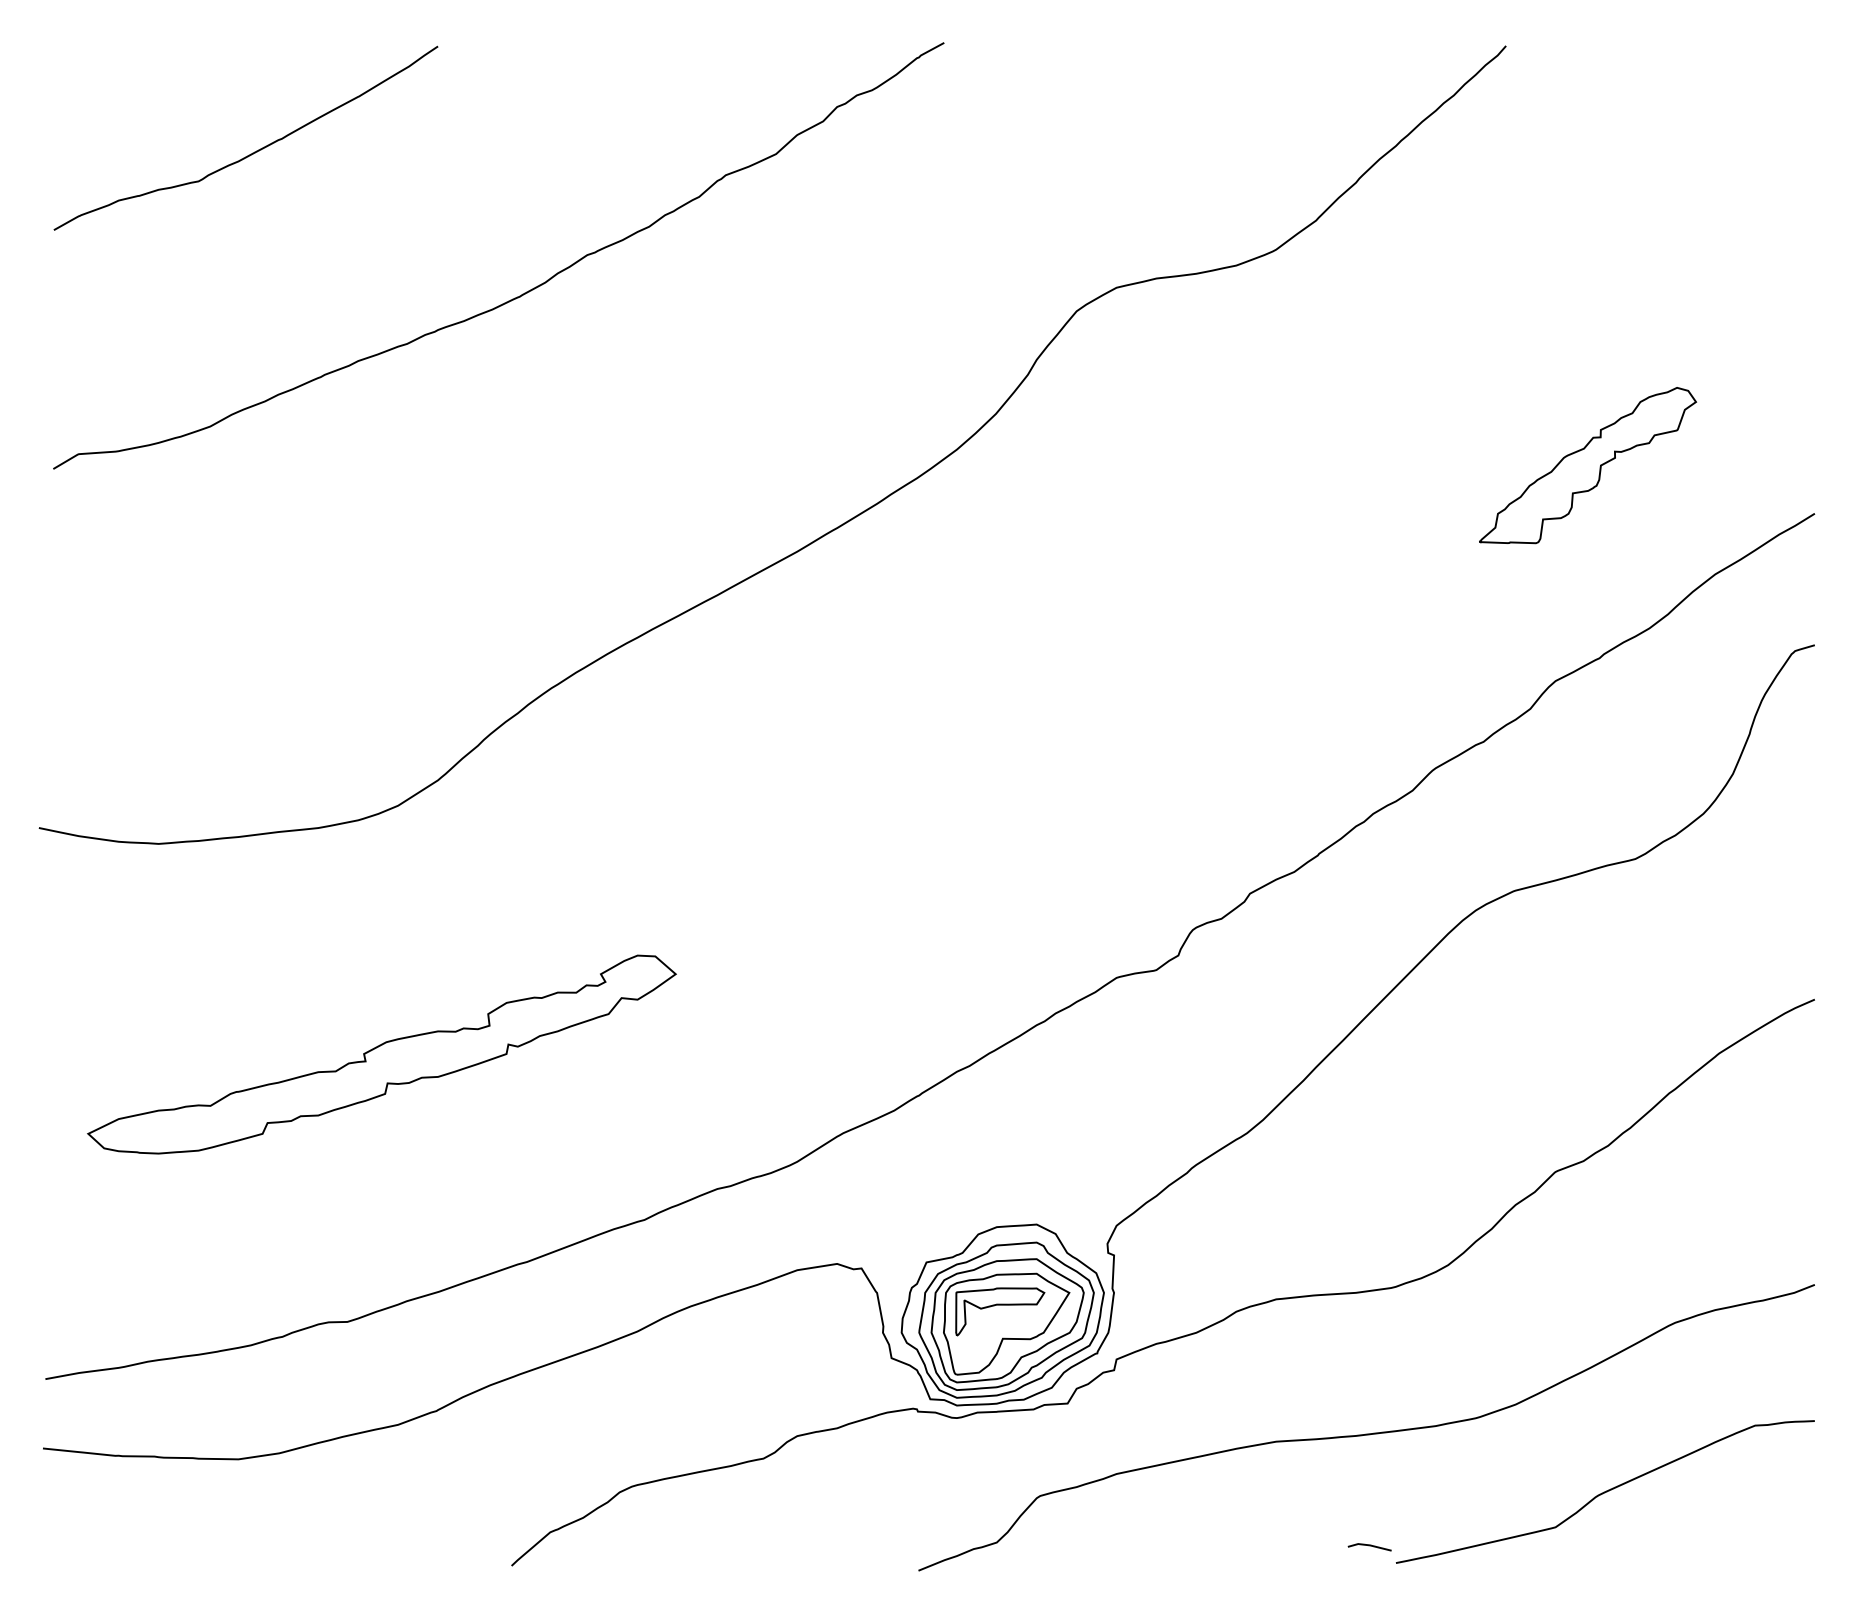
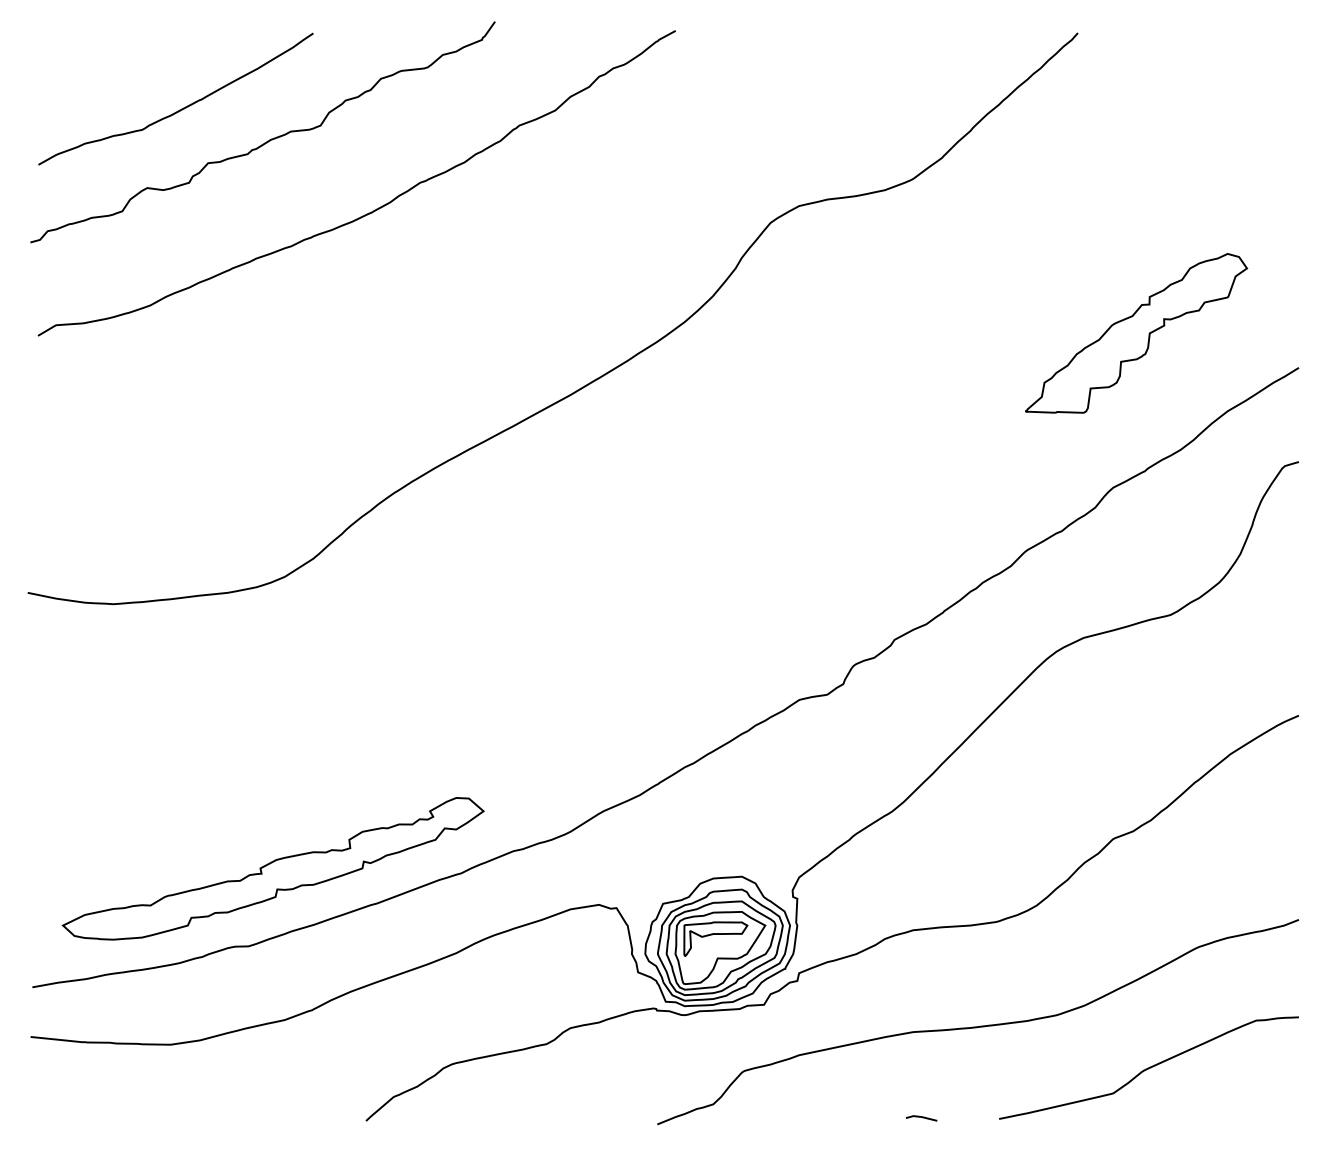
curve: (374, 196) -> (267, 140), added
part: (1587, 465) -> (1136, 333), size x1.43
part: (381, 1054) -> (272, 868), moved
line: (1369, 1546) -> (921, 1117), moved

